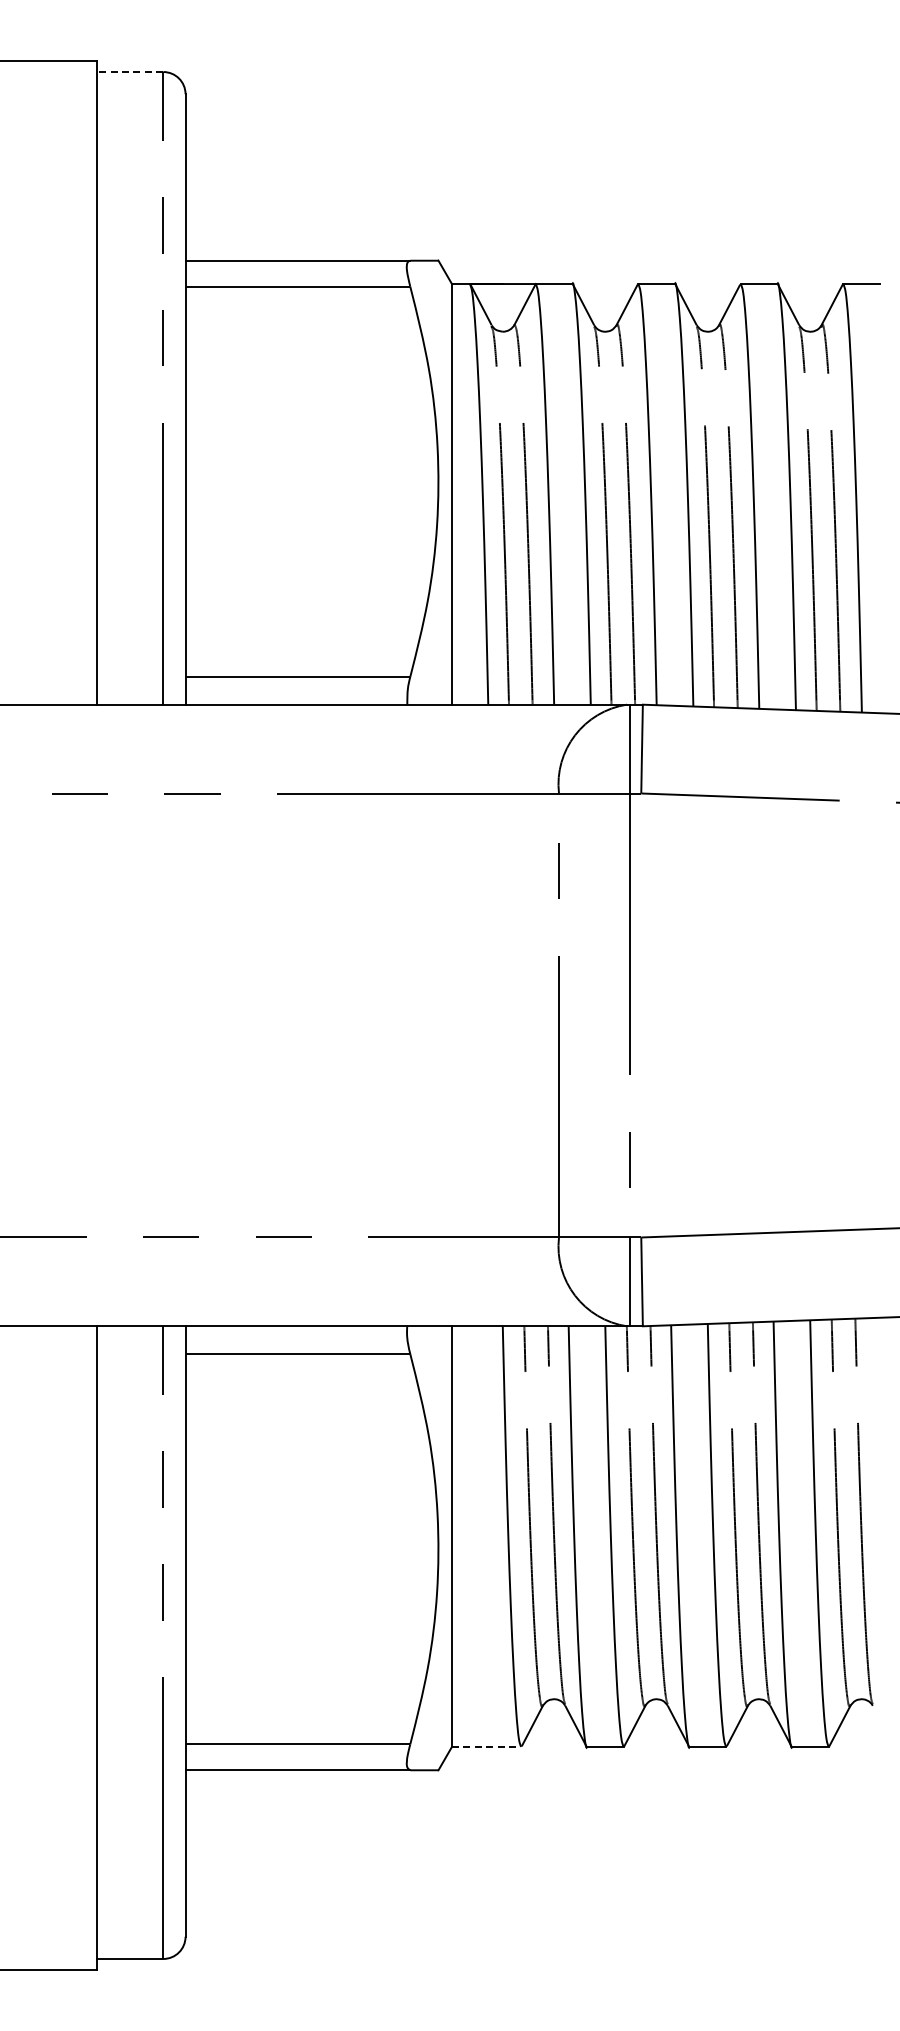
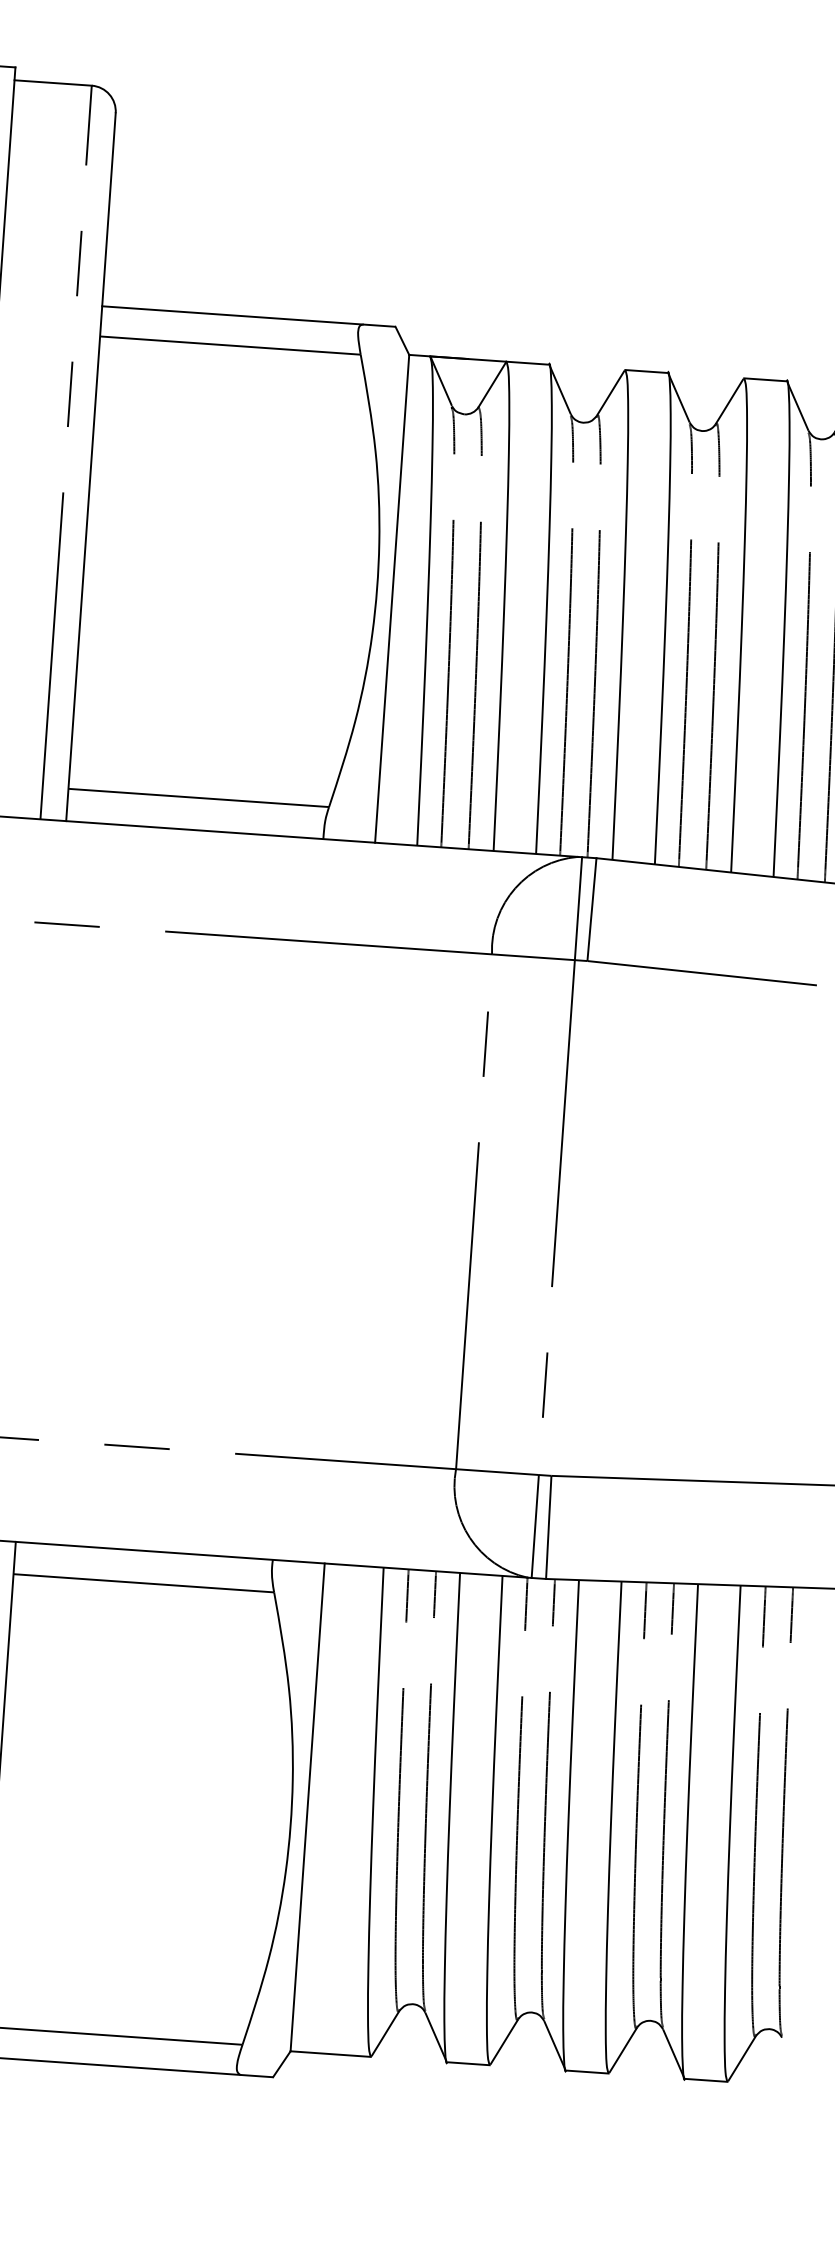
line: (129, 72) -> (52, 83), dashed -> solid
line: (486, 1746) -> (330, 2053), dashed -> solid

